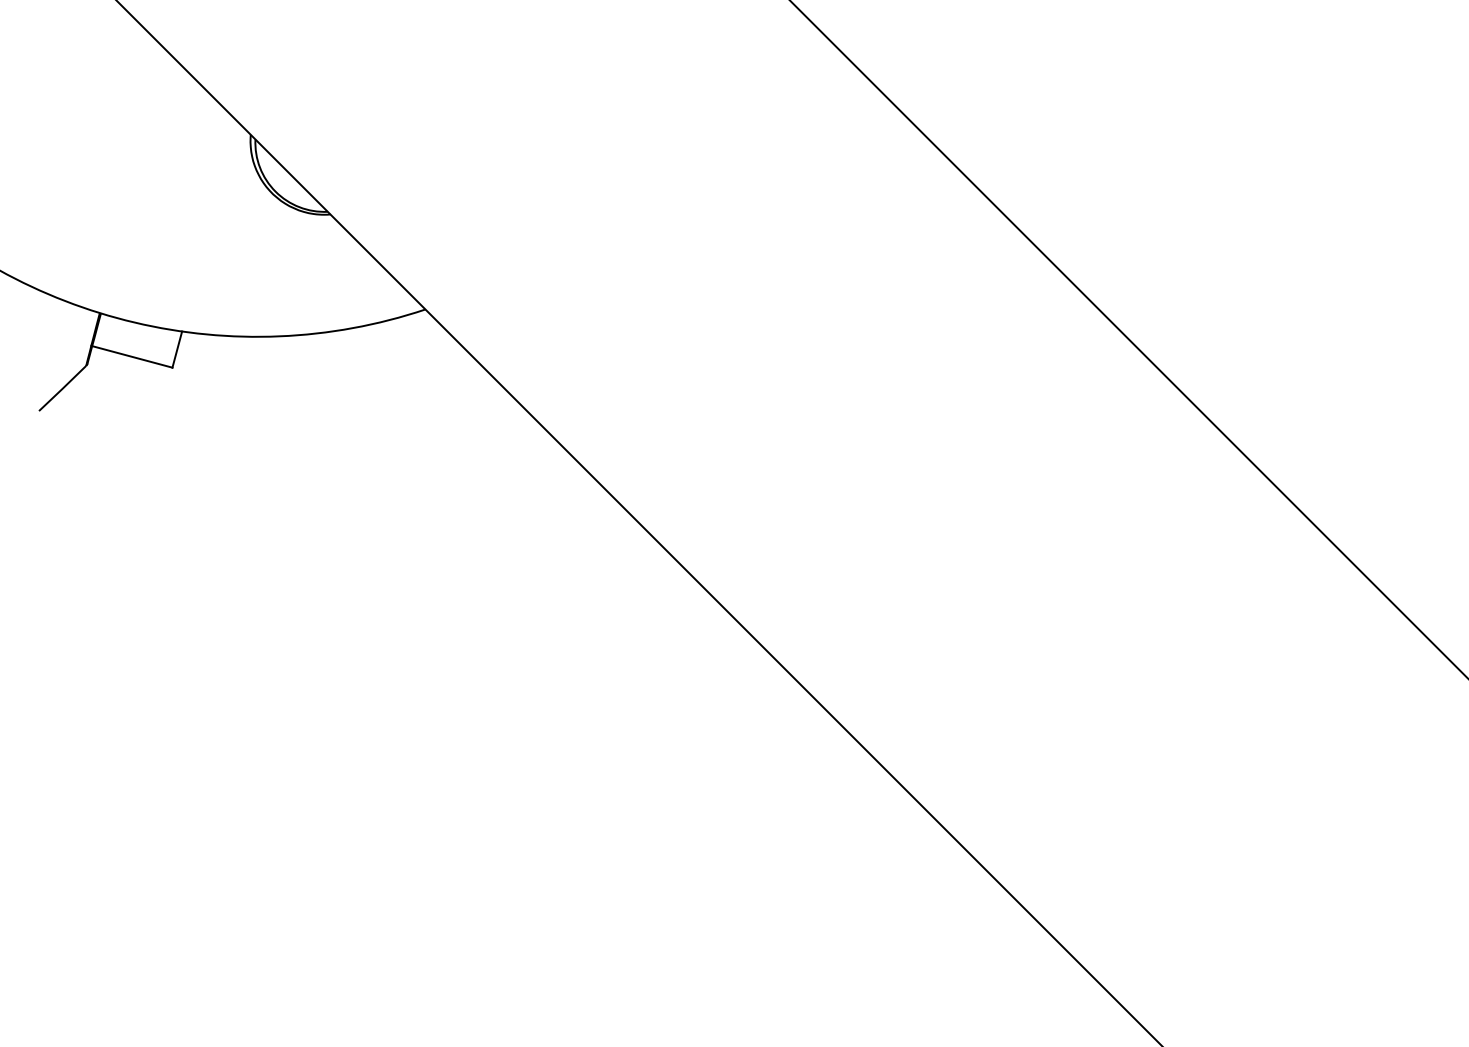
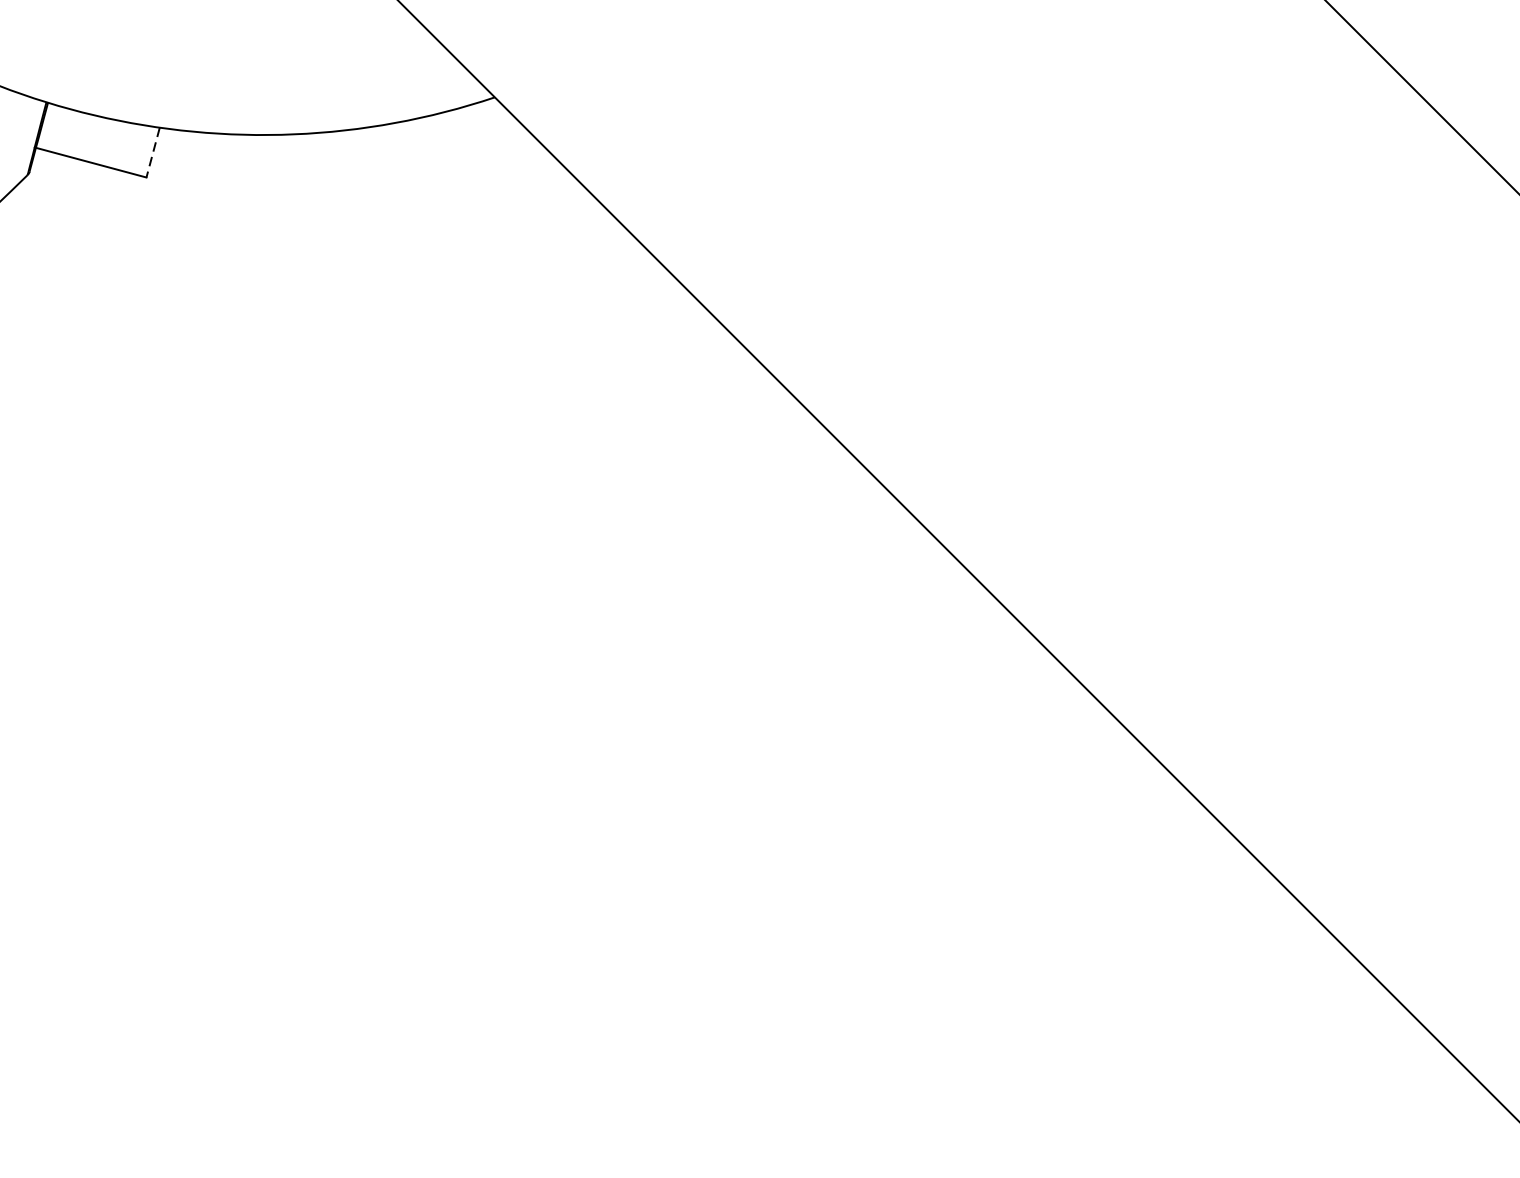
line: (177, 349) -> (153, 152), solid -> dashed

